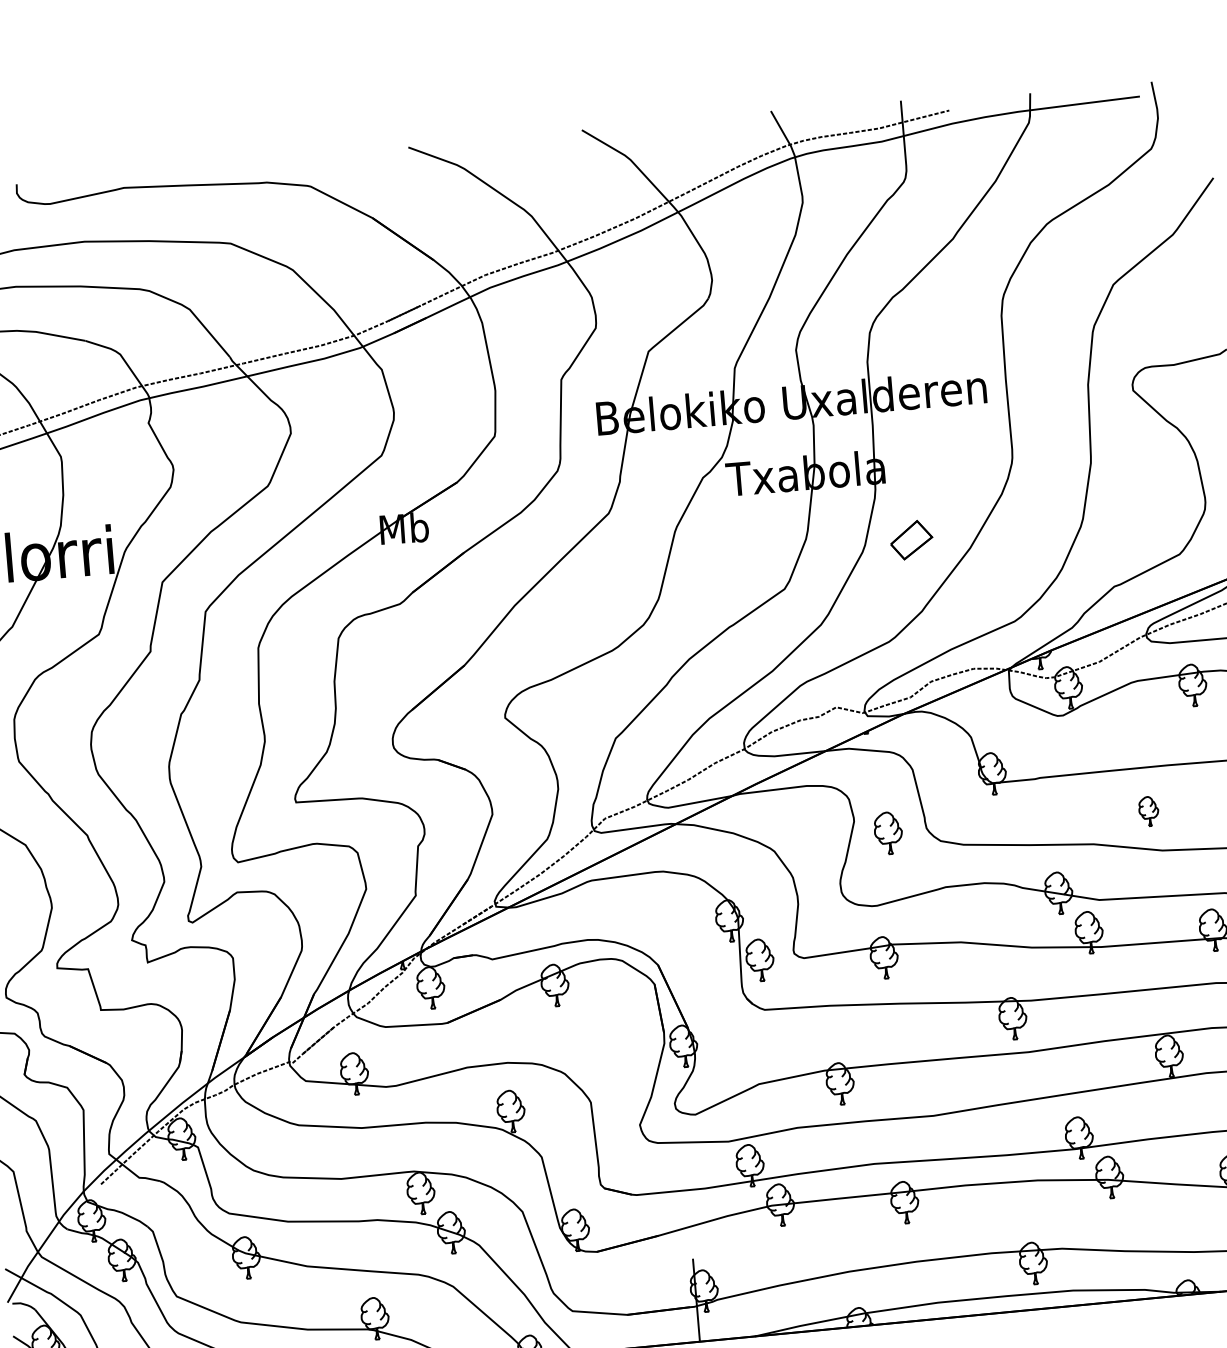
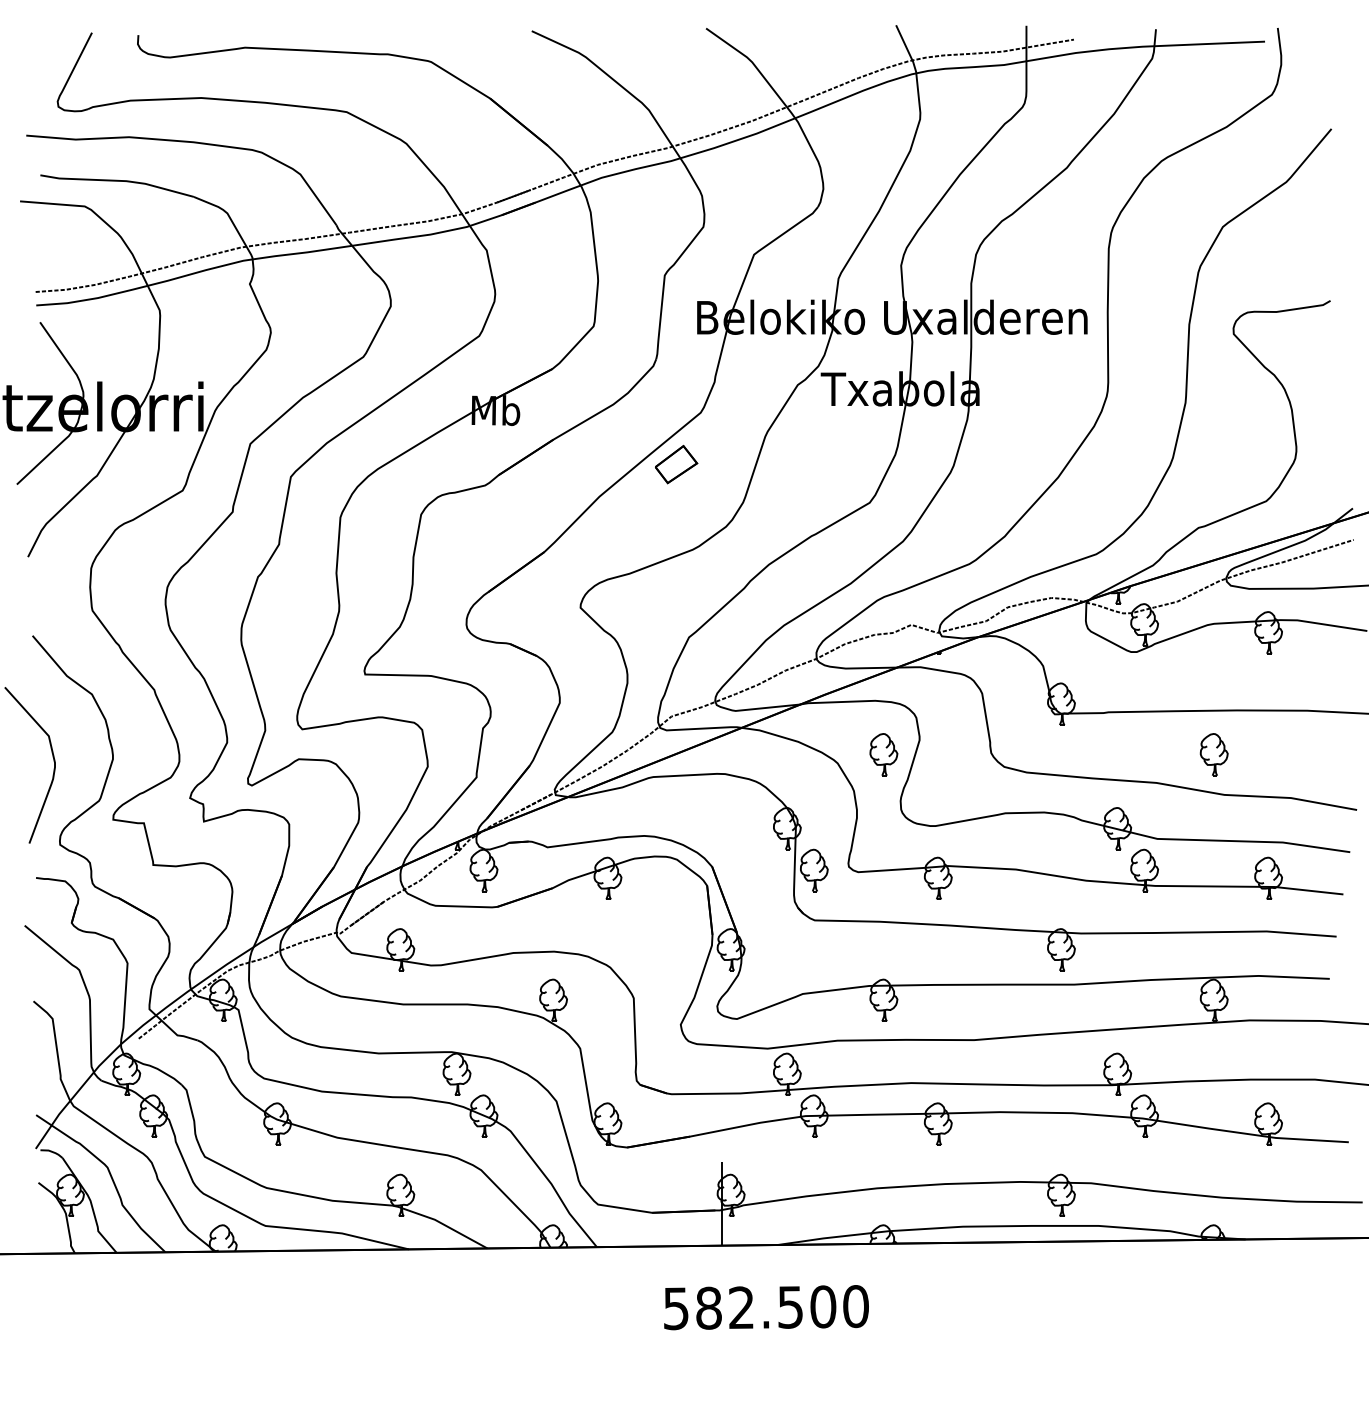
part: (911, 540) -> (676, 464), moved
part: (1148, 811) -> (1213, 754), size x1.43
part: (888, 833) -> (883, 754), moved

